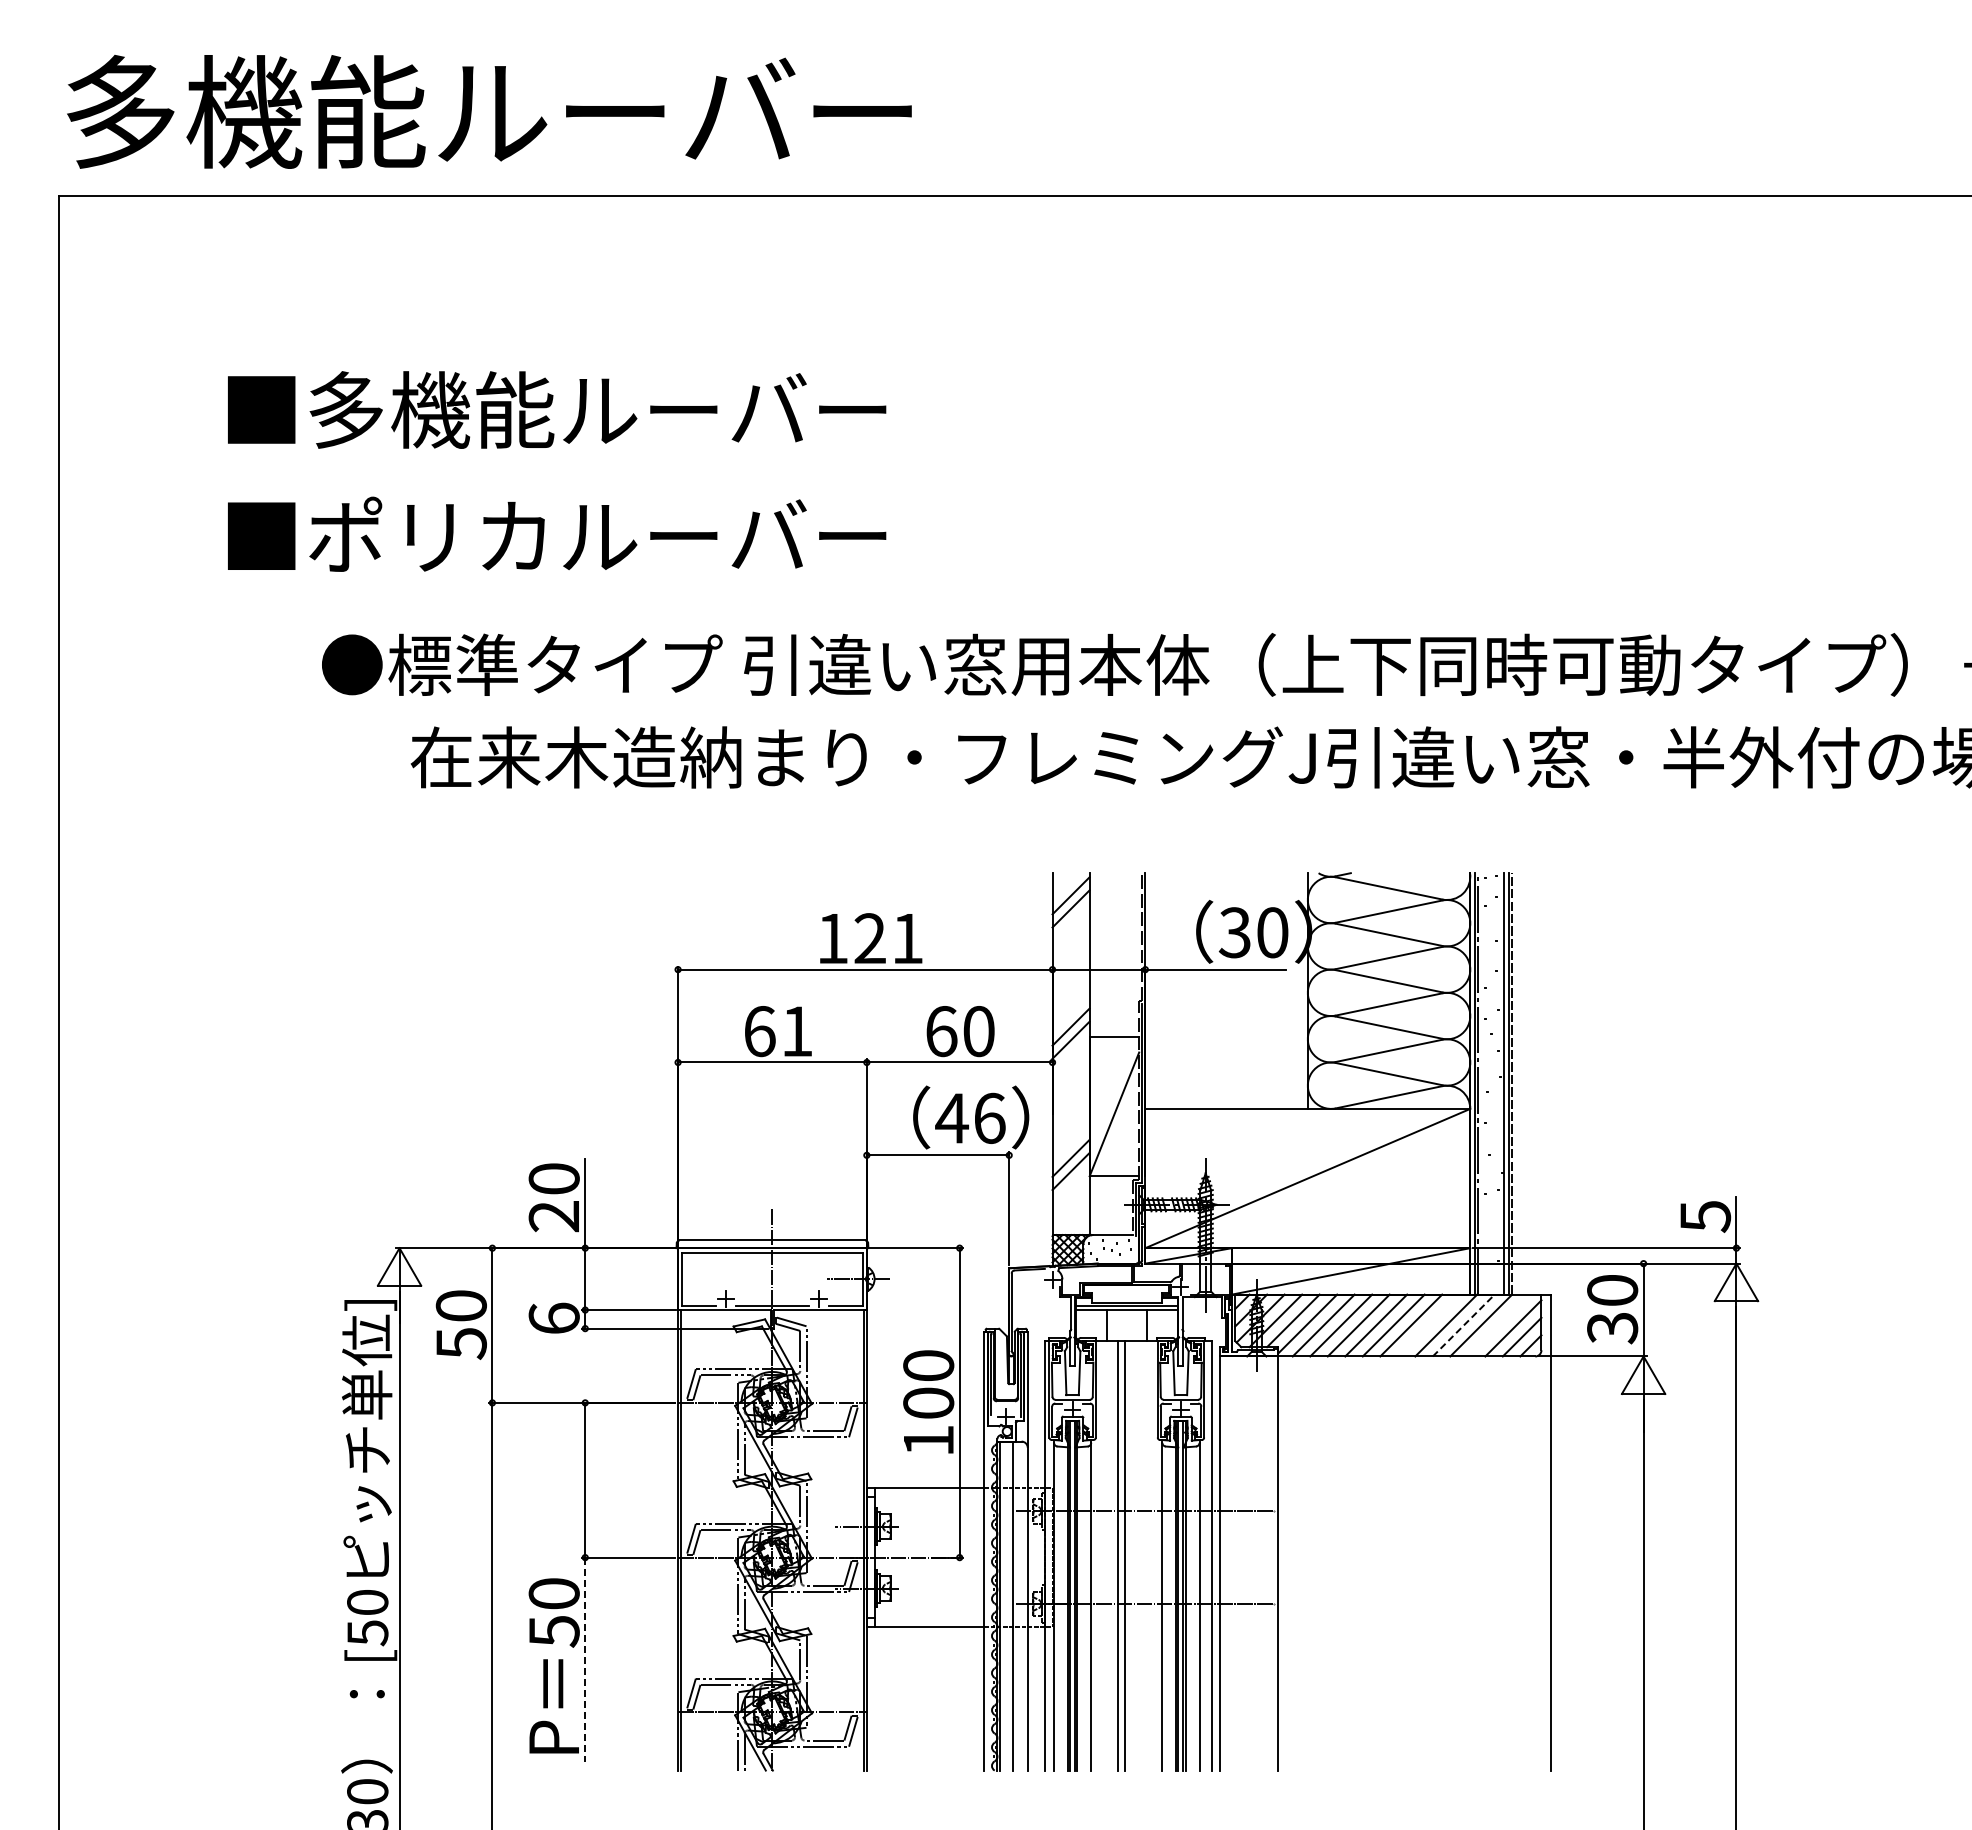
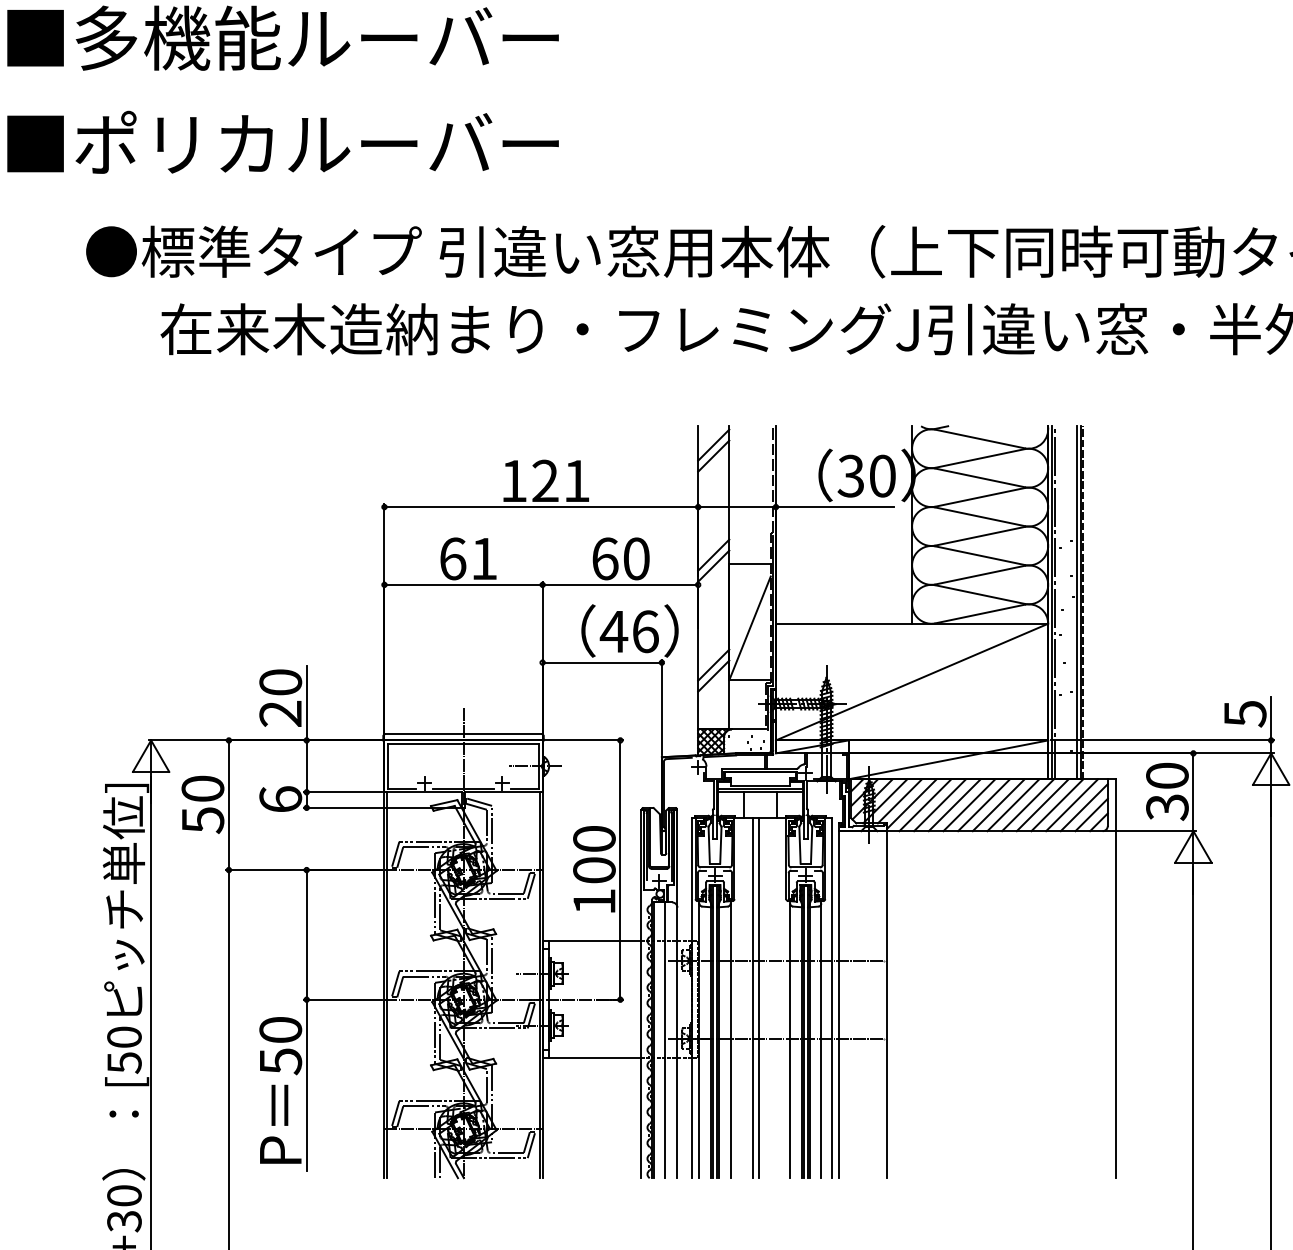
line: (1428, 1325) -> (1013, 805), added
line: (1463, 1325) -> (1042, 805), dashed -> solid
line: (1498, 1325) -> (1071, 805), added
line: (585, 1660) -> (306, 1085), dashed -> solid

